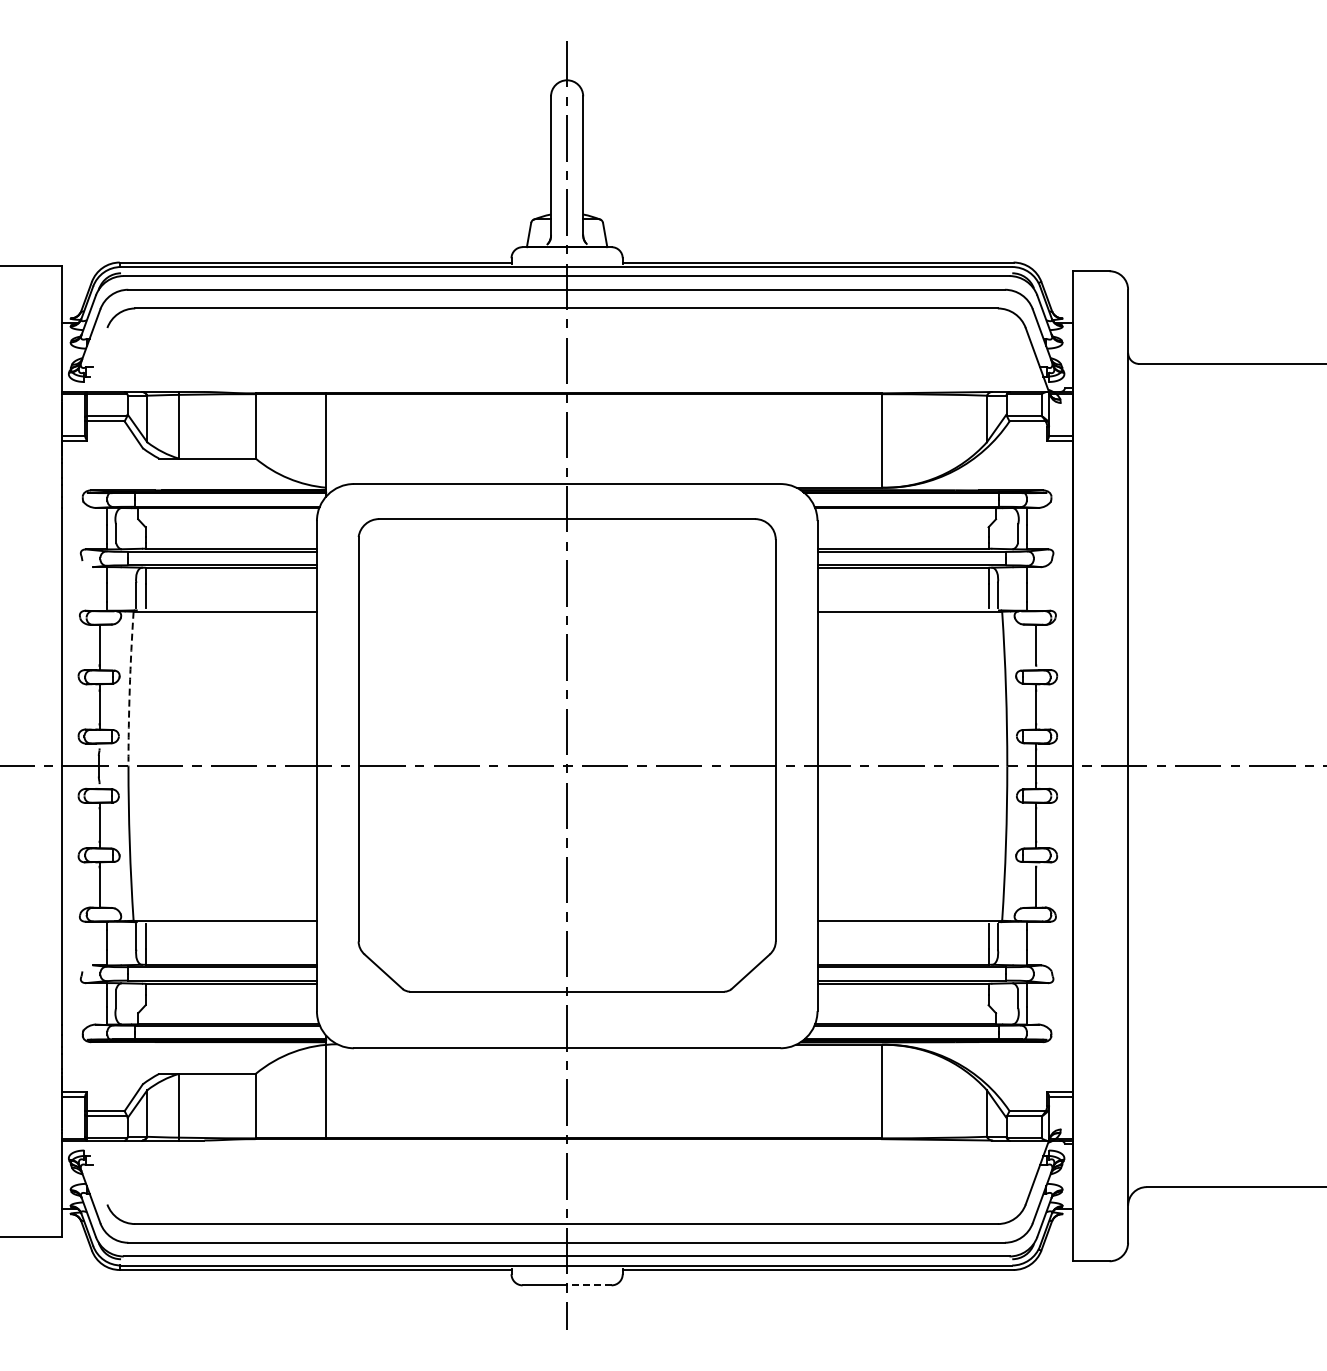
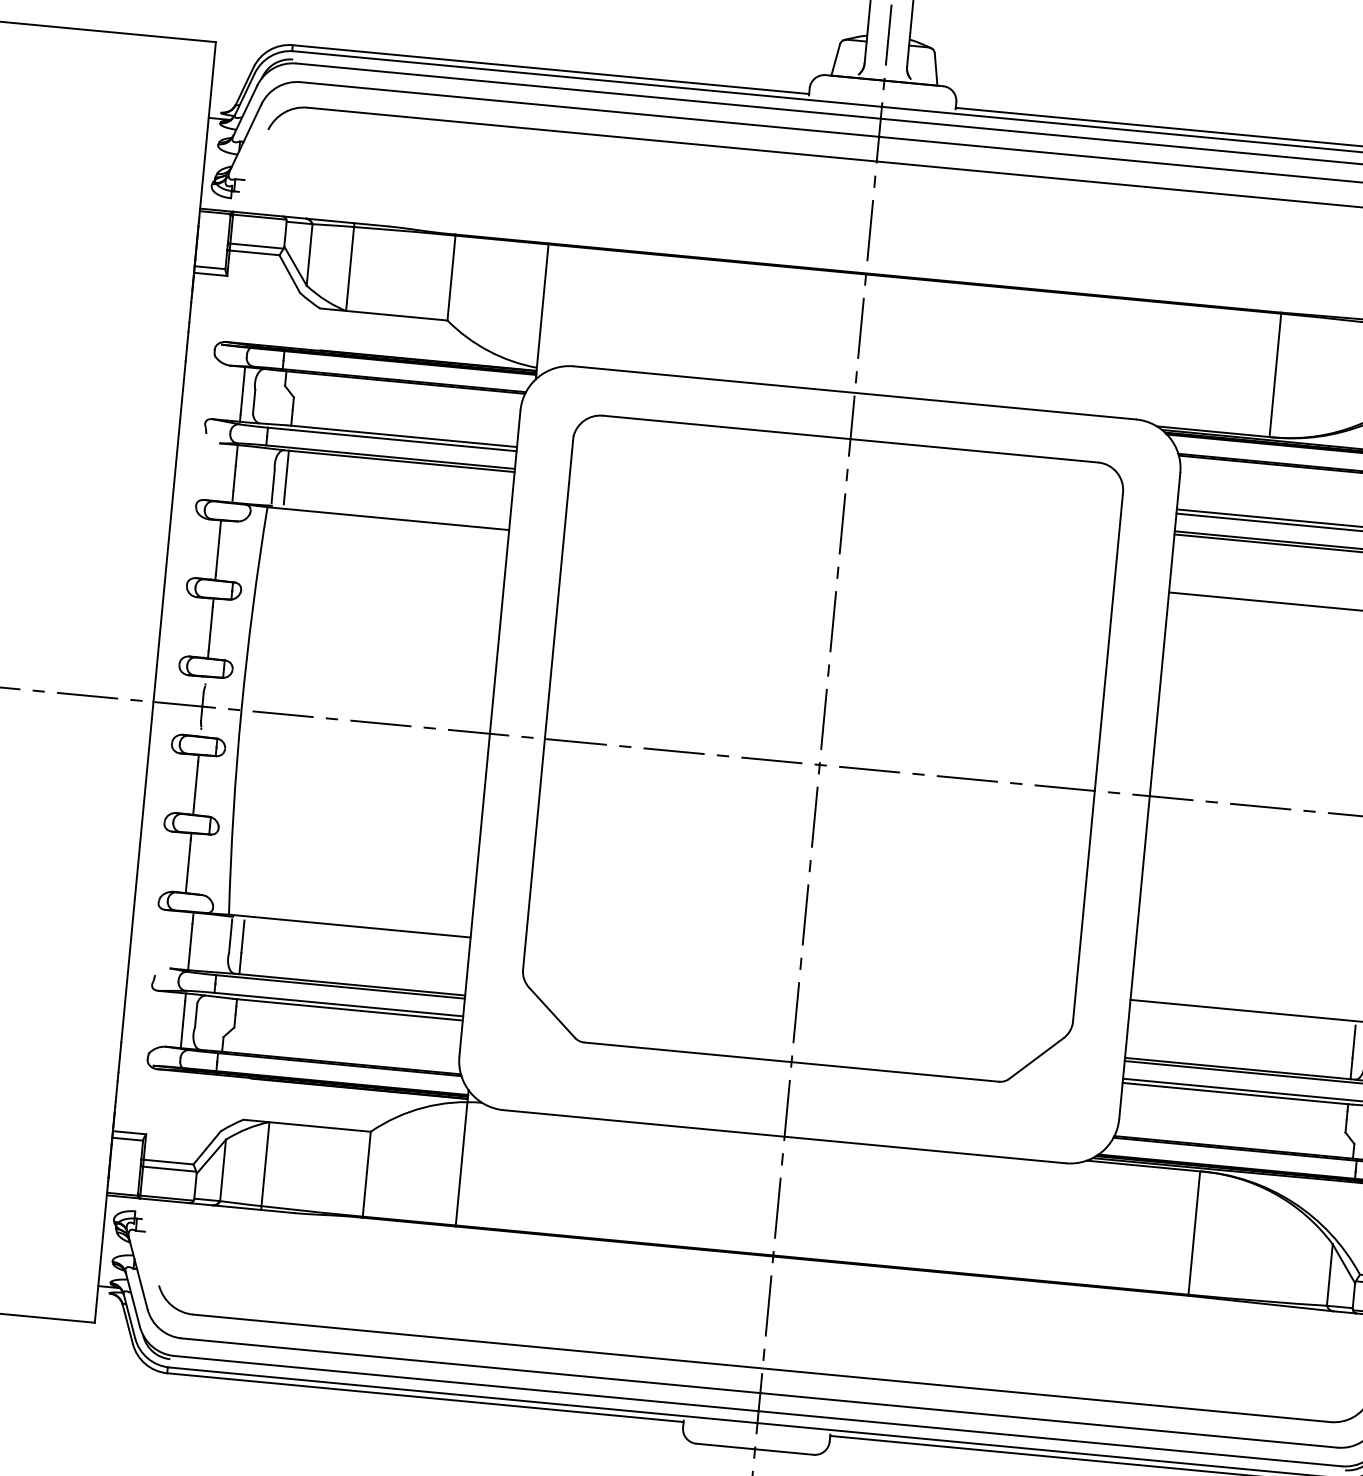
arc: (129, 688) -> (252, 607), dashed -> solid
line: (588, 1285) -> (783, 1452), dashed -> solid

